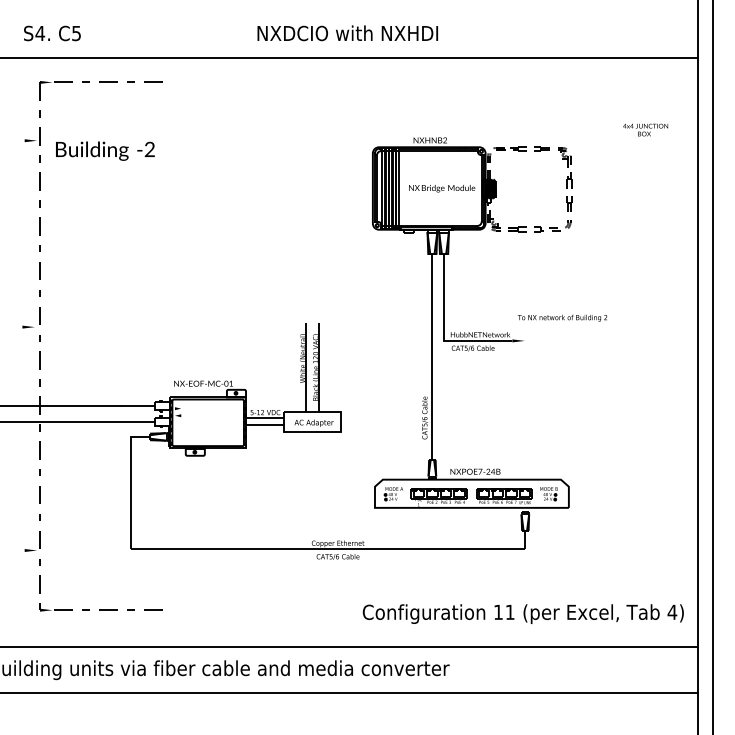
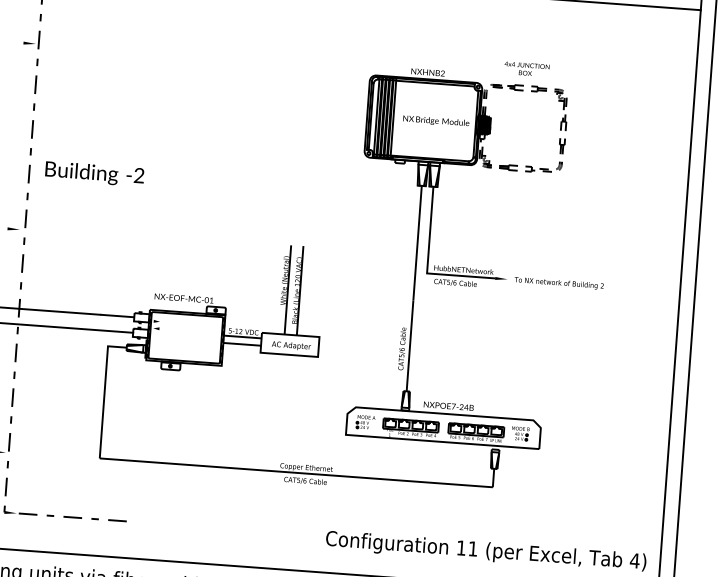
text: (645, 129) -> (526, 68), moved
text: (105, 150) -> (94, 173), moved
text: (562, 317) -> (559, 282), moved

